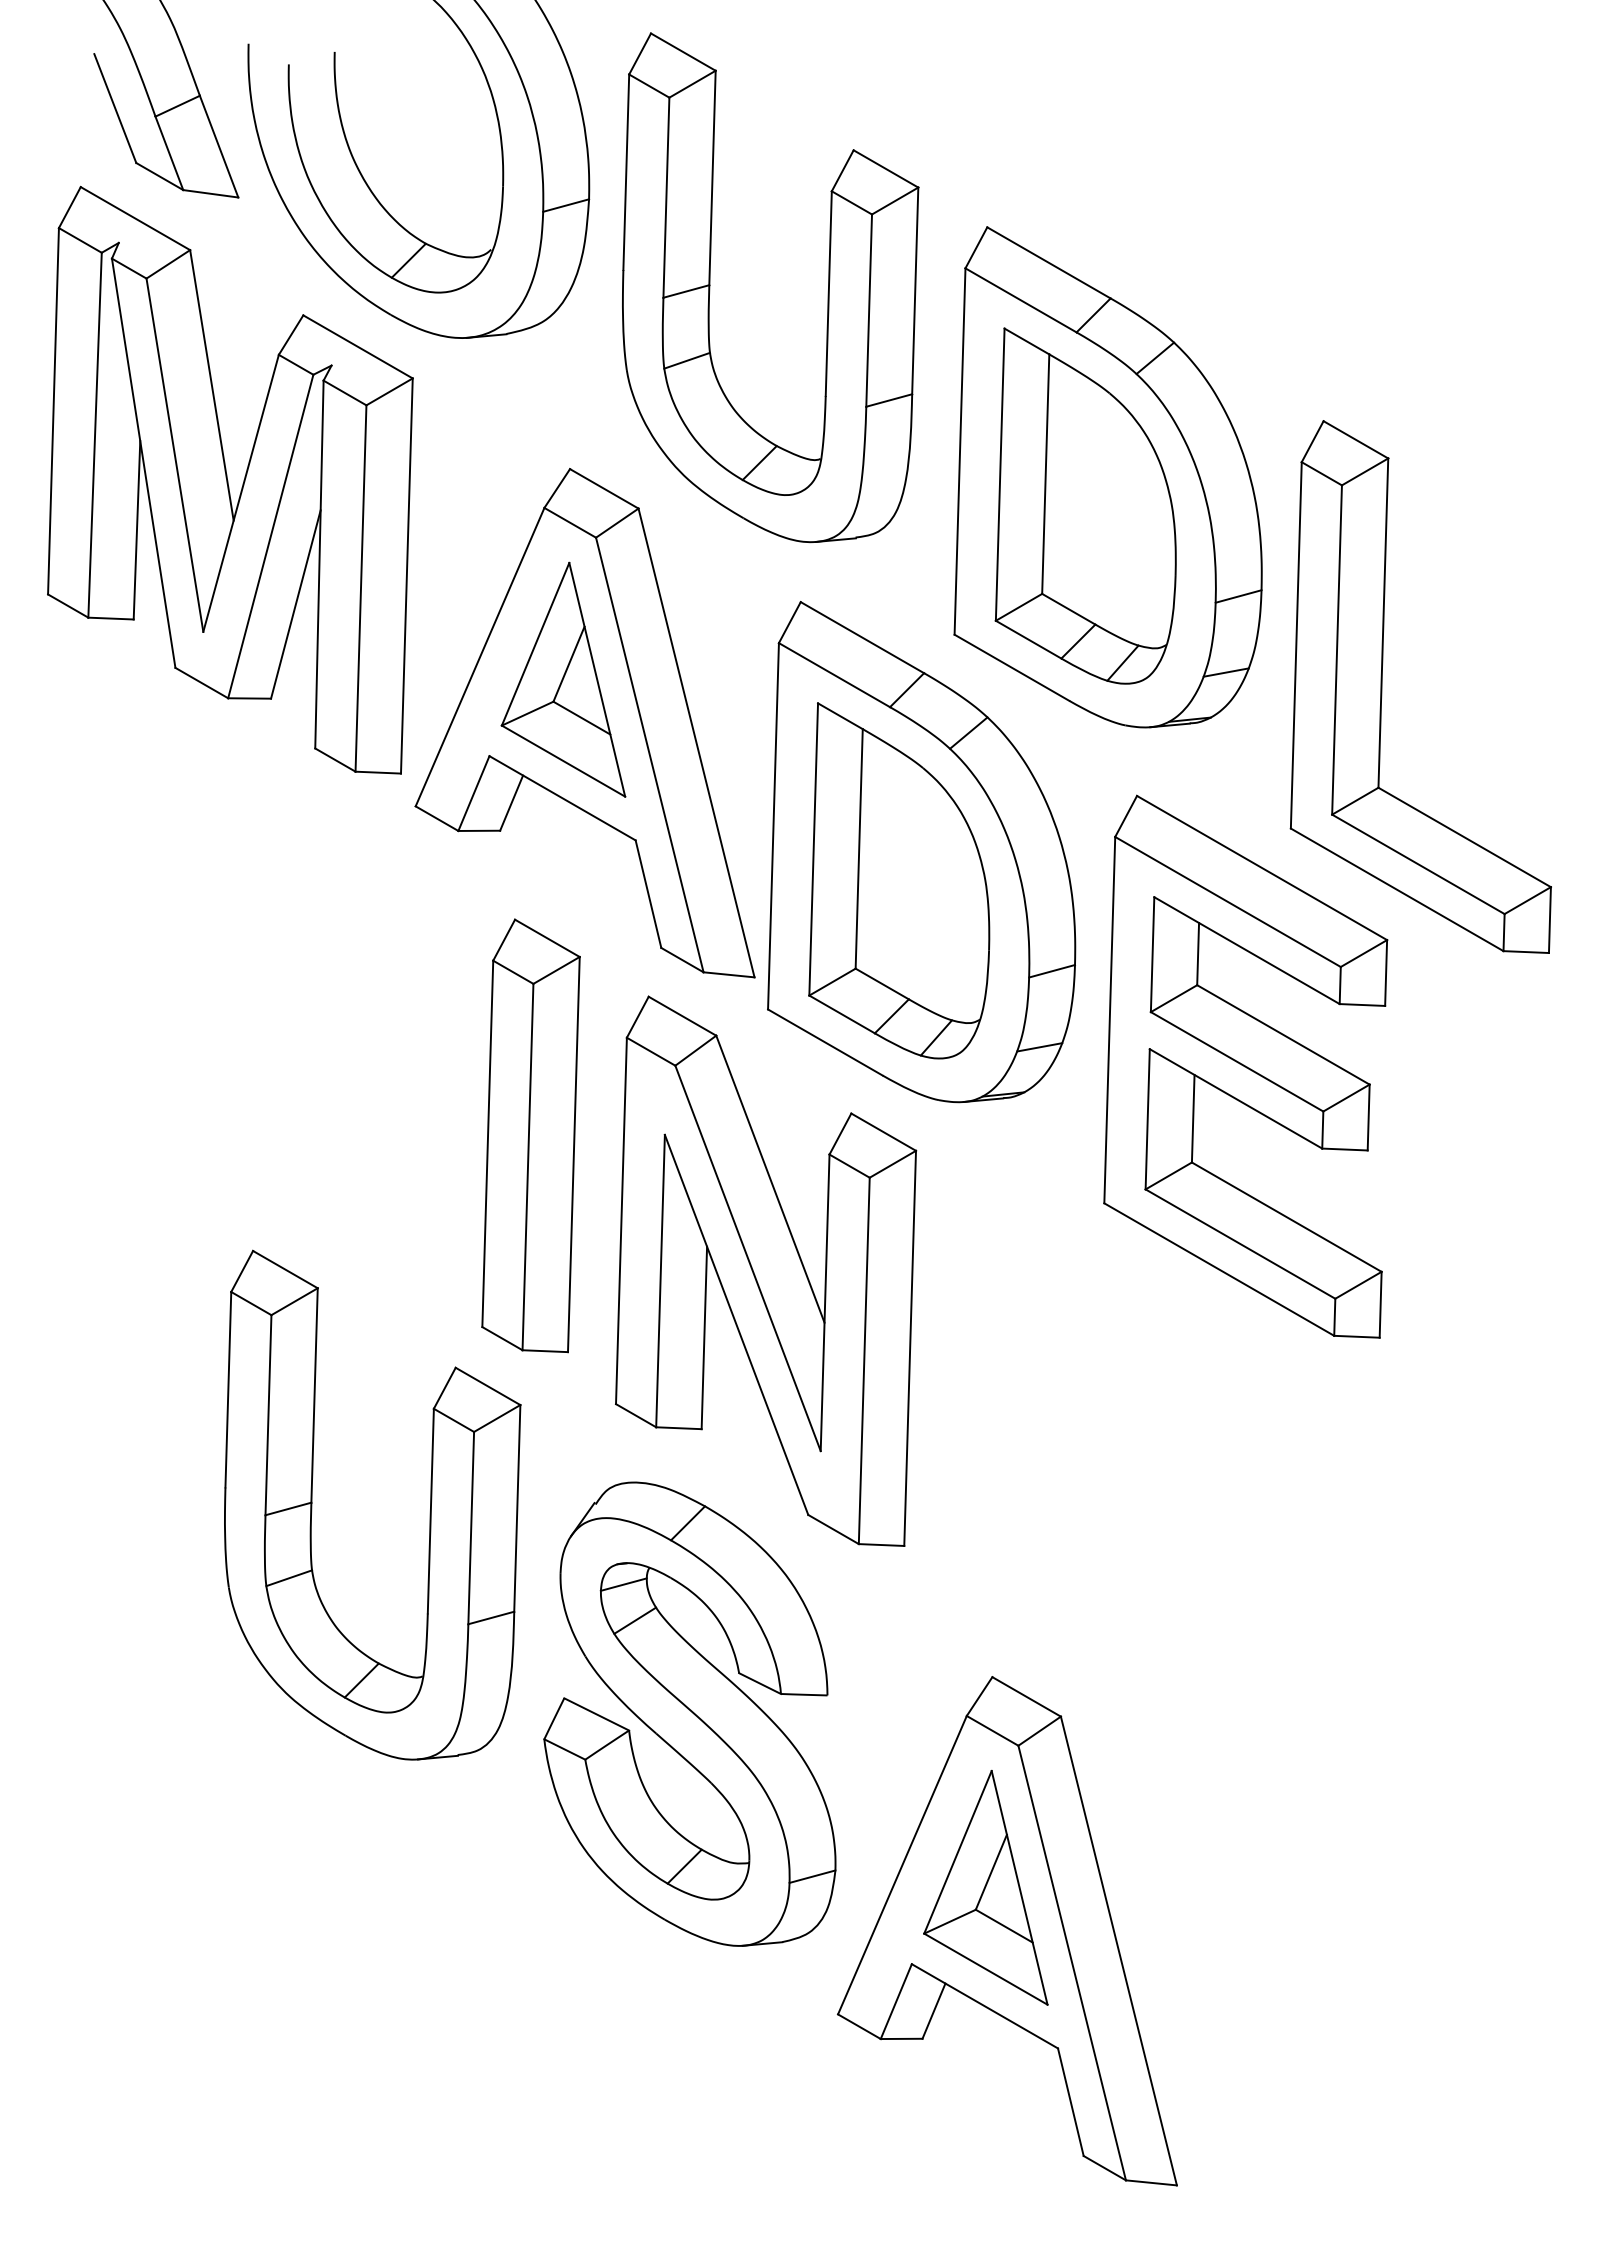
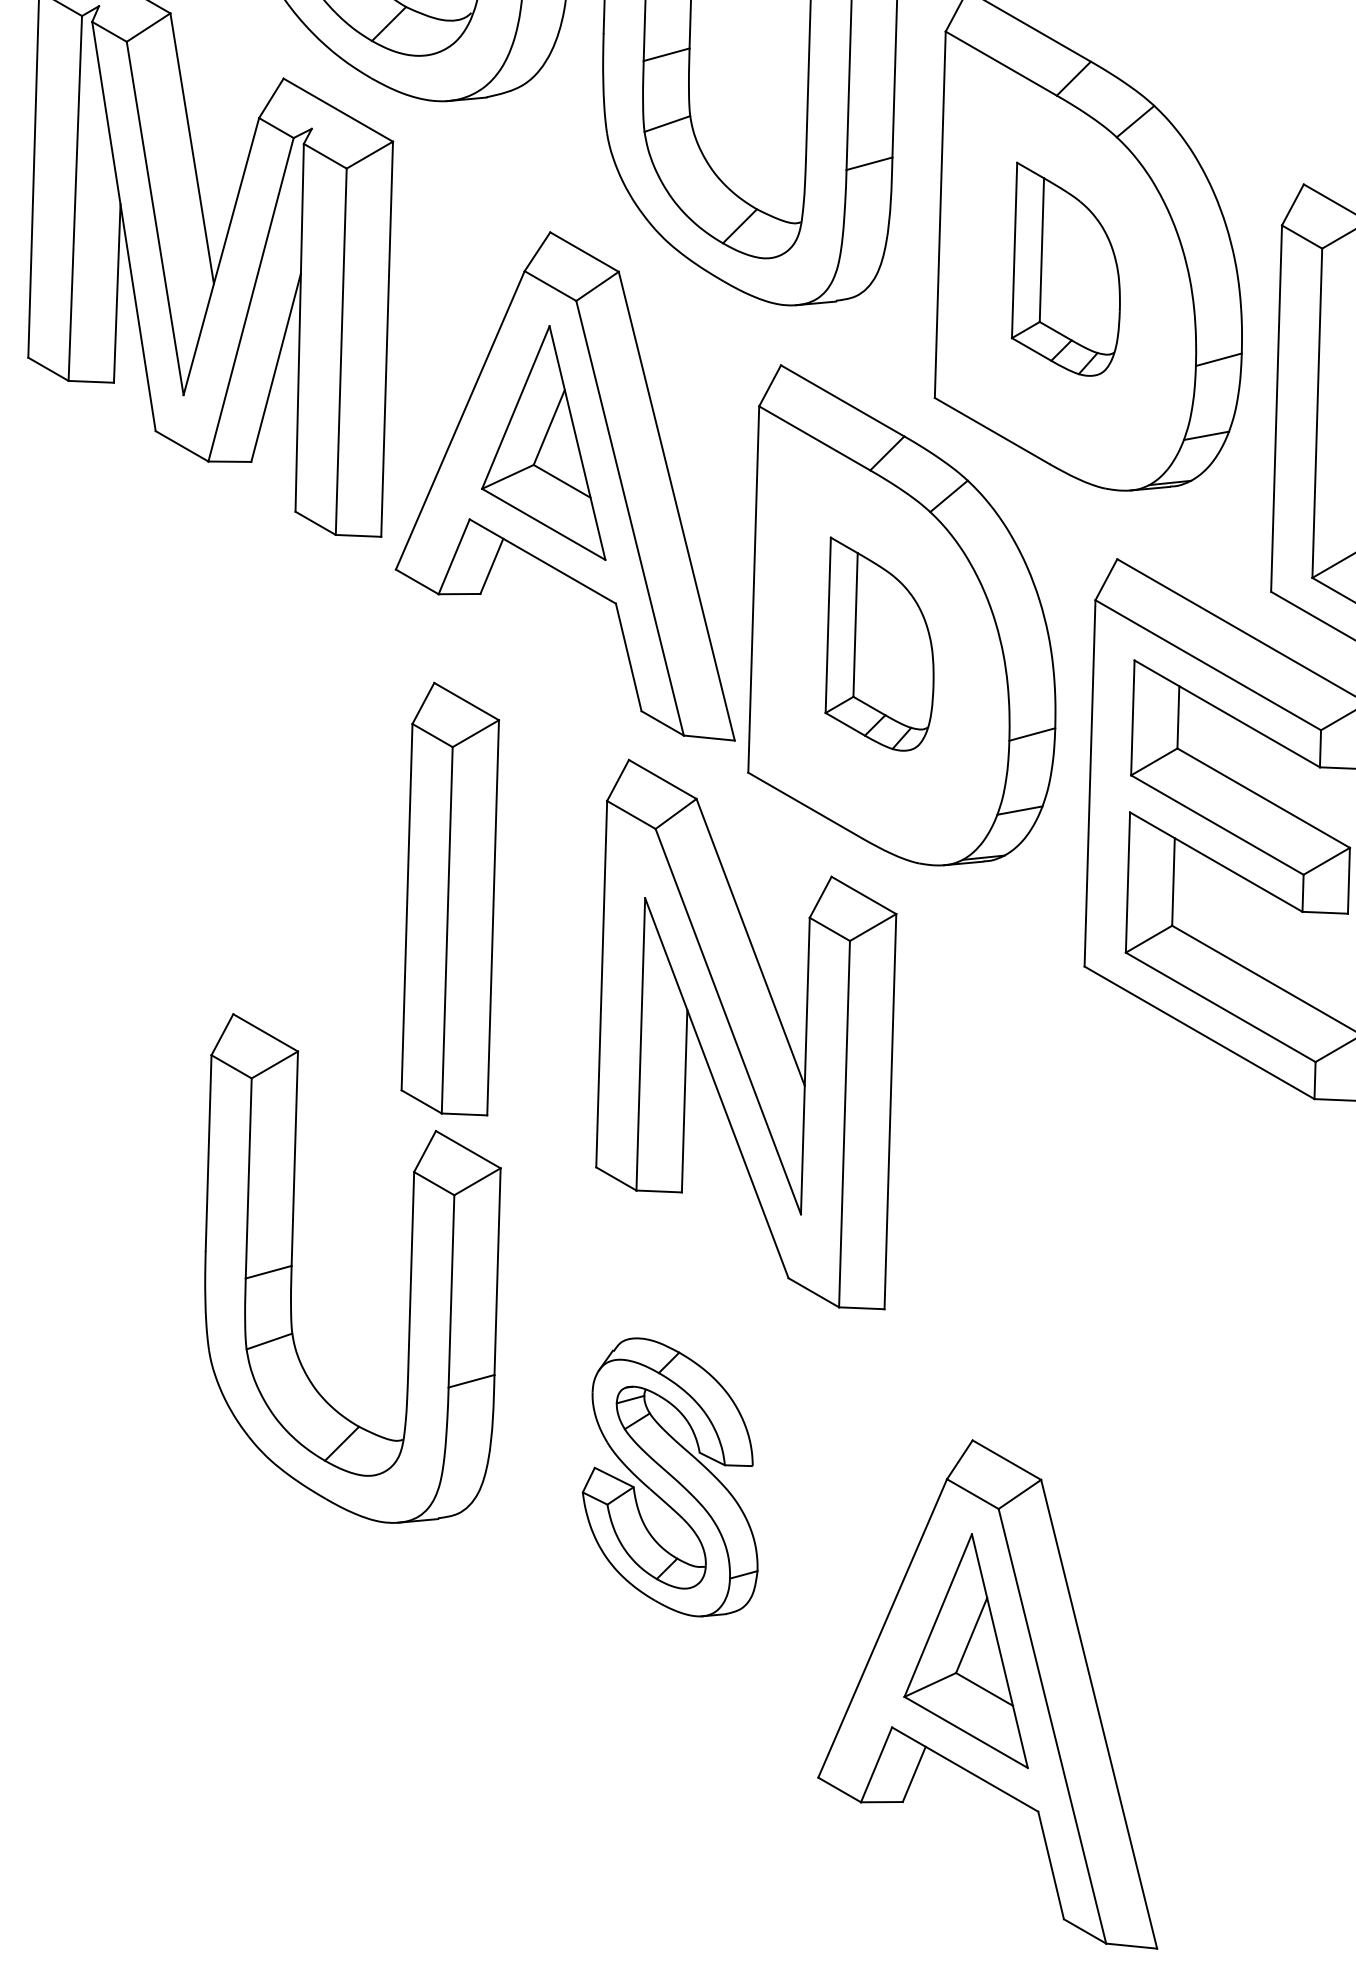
part: (1085, 505) -> (1065, 268), size x0.6
part: (899, 880) -> (879, 643), size x0.6
part: (530, 1135) -> (449, 898), moved
part: (689, 1713) -> (669, 1476), size x0.6

